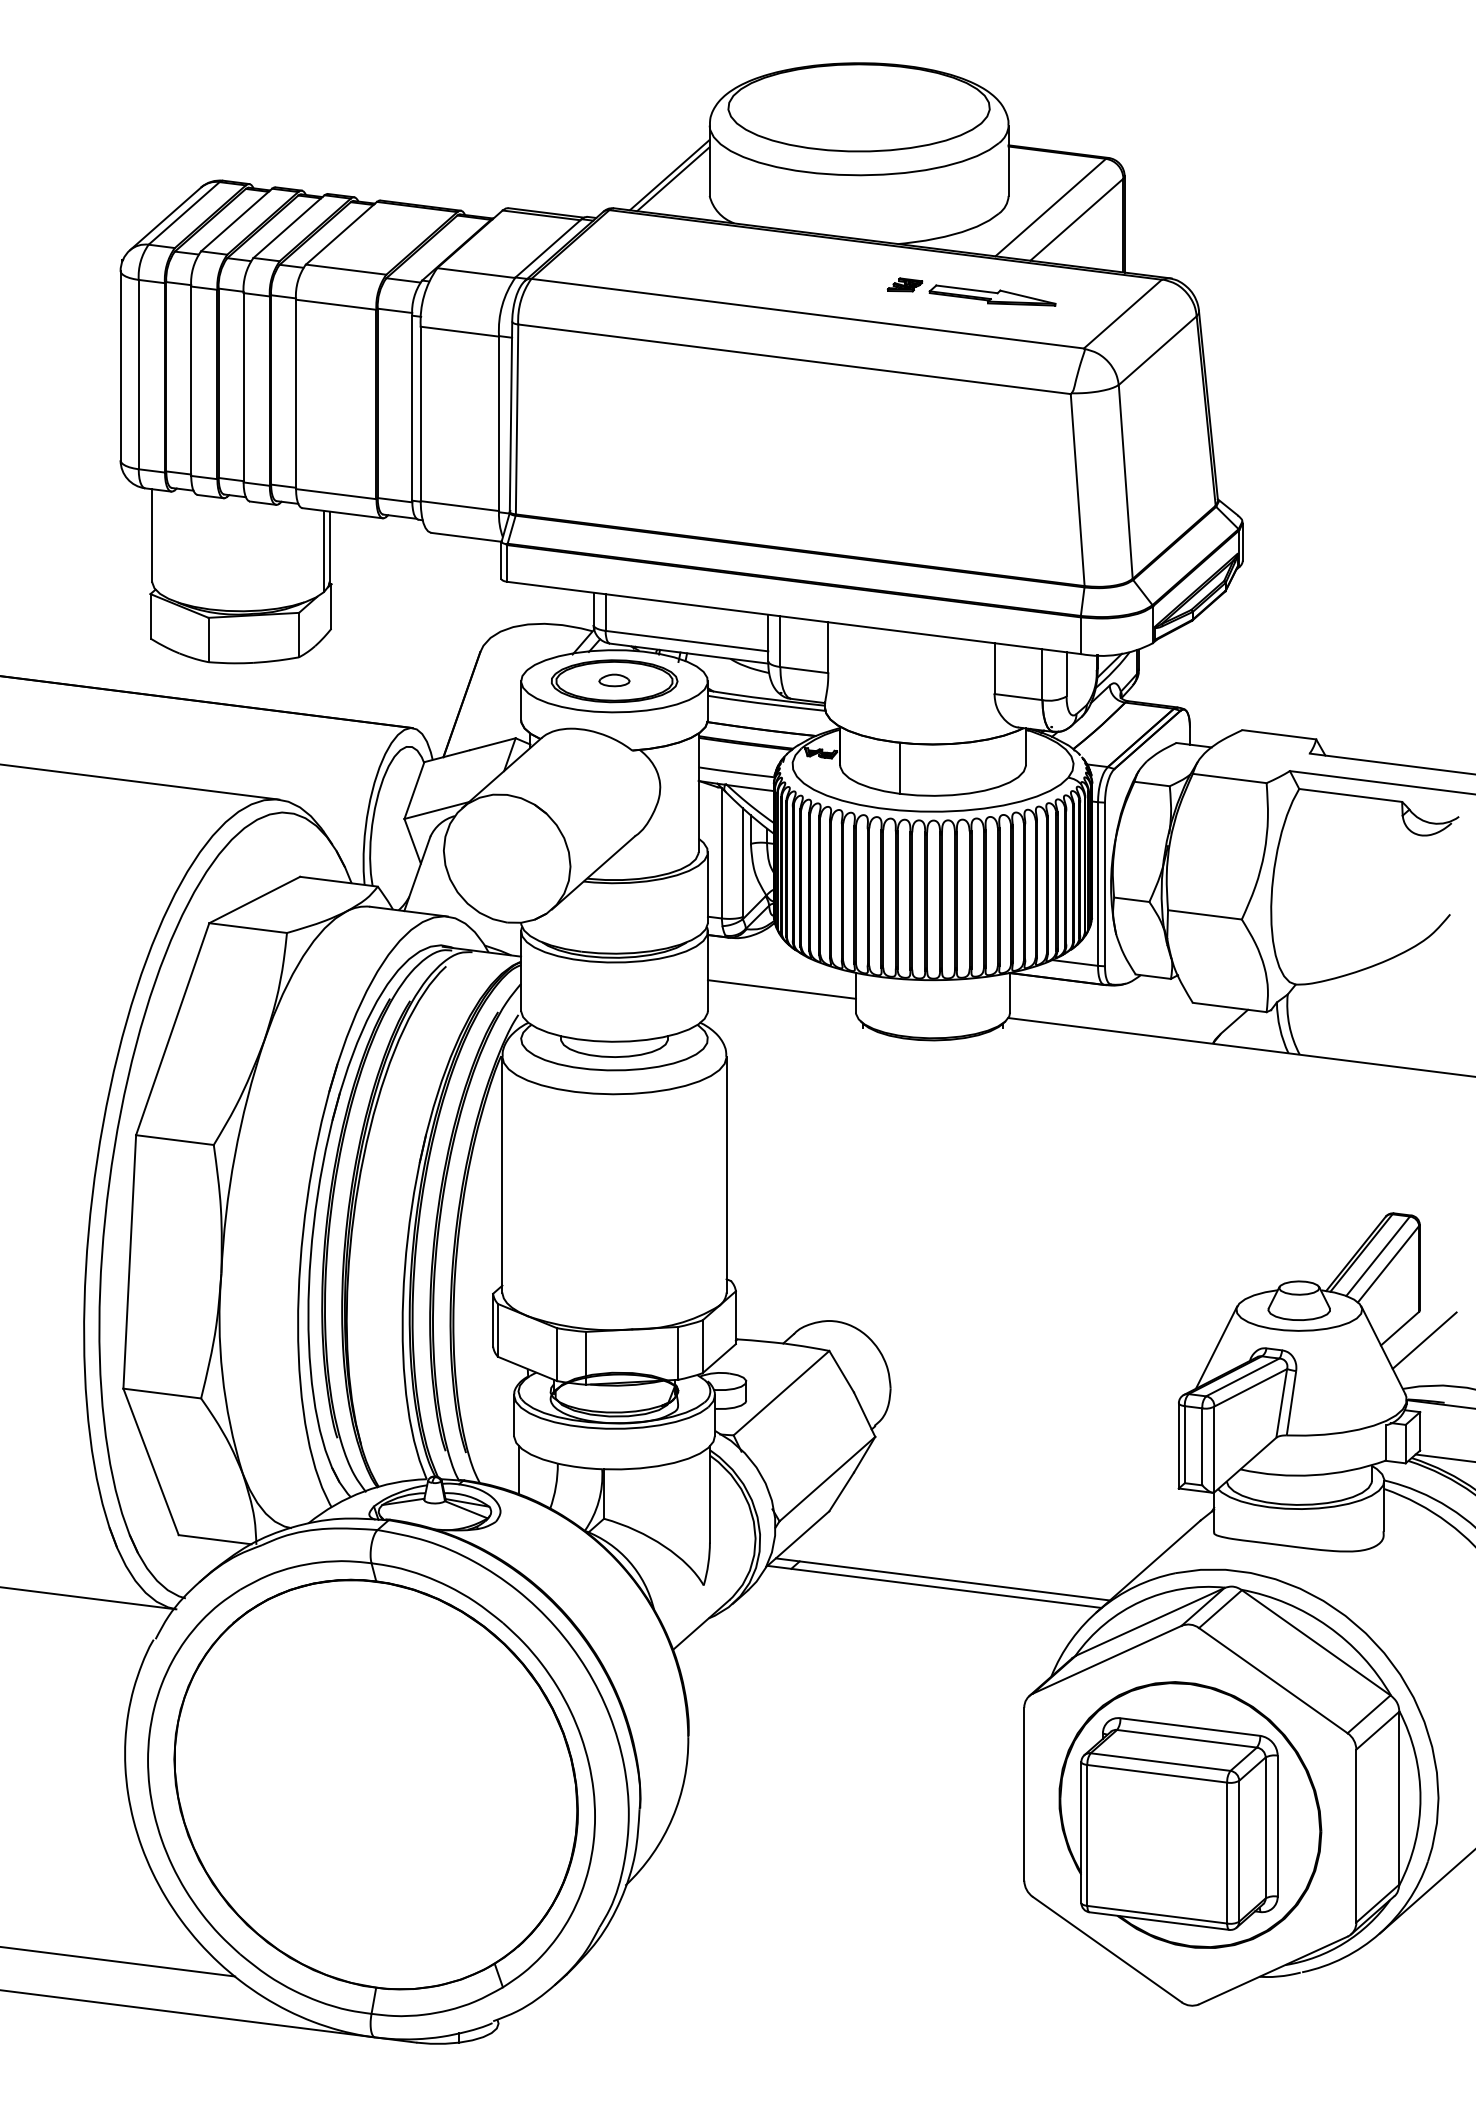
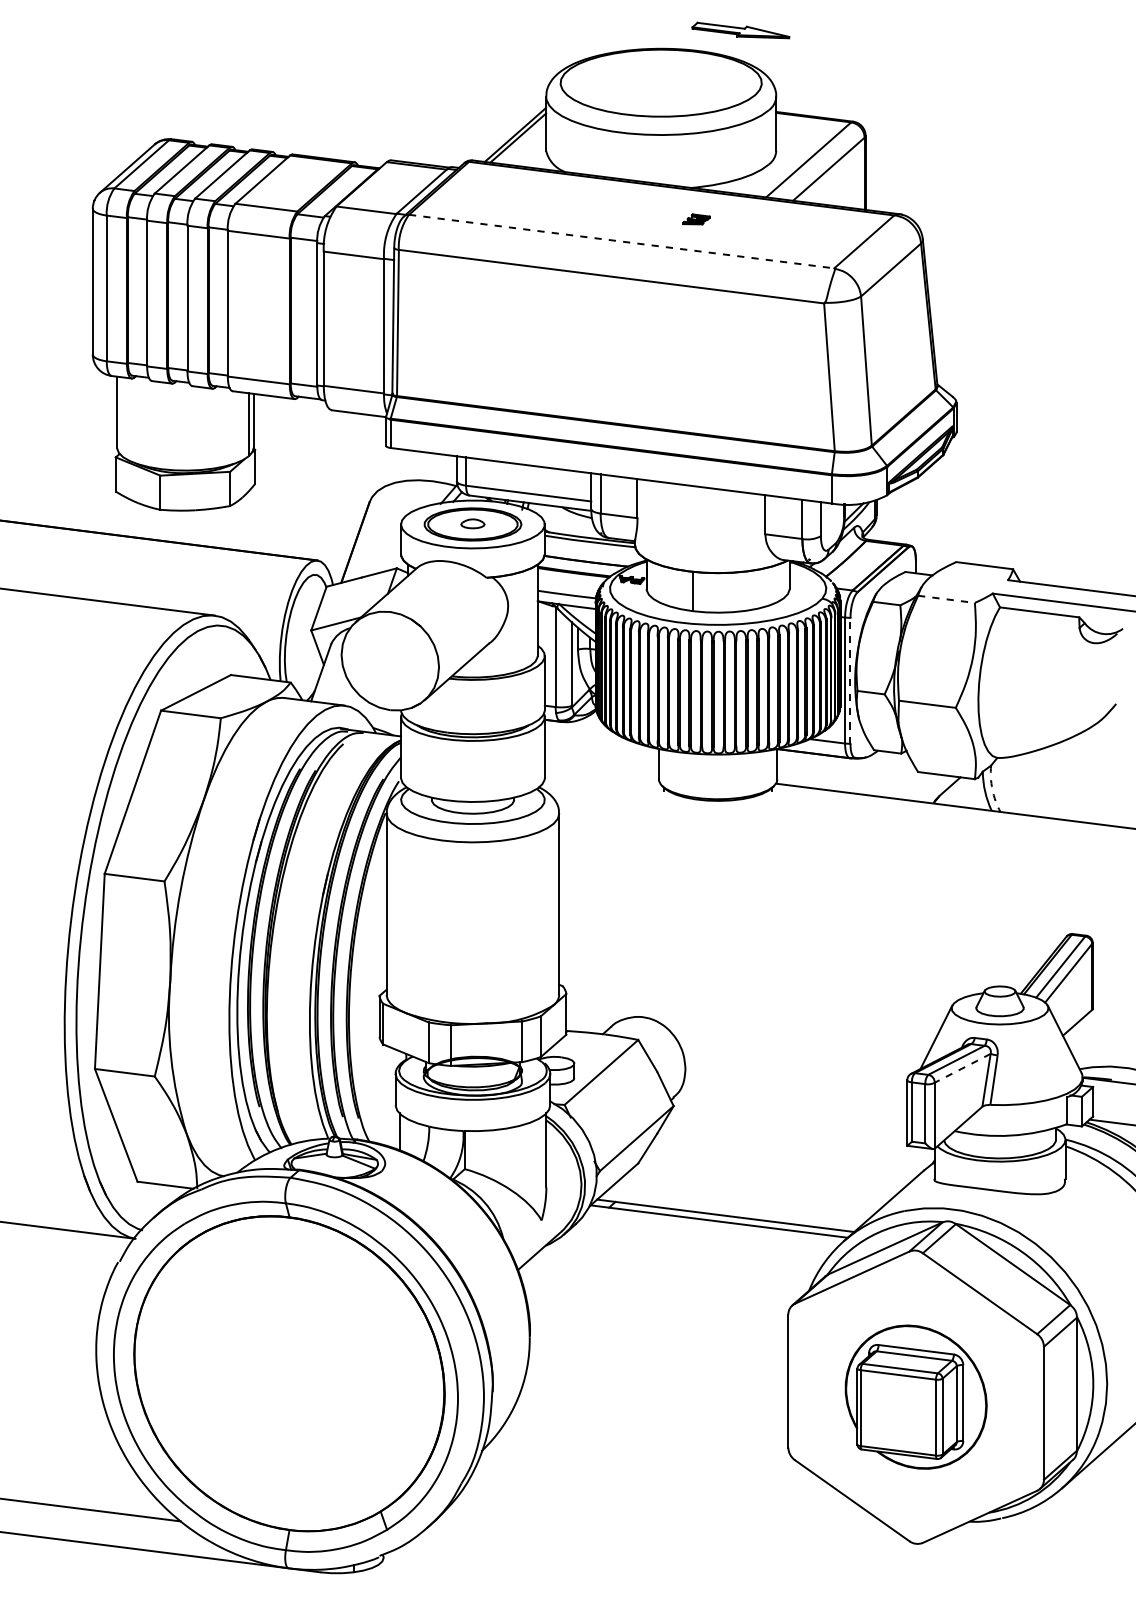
part: (992, 295) -> (740, 30), moved
line: (808, 313) -> (622, 241), solid -> dashed
line: (1230, 778) -> (947, 599), solid -> dashed
line: (1104, 884) -> (850, 680), solid -> dashed
line: (781, 989) -> (601, 761), removed
arc: (1289, 1025) -> (992, 789), solid -> dashed
line: (1424, 1340) -> (1096, 1031), removed
line: (1250, 1387) -> (962, 1068), solid -> dashed
part: (1190, 1814) -> (916, 1396), size x0.7

